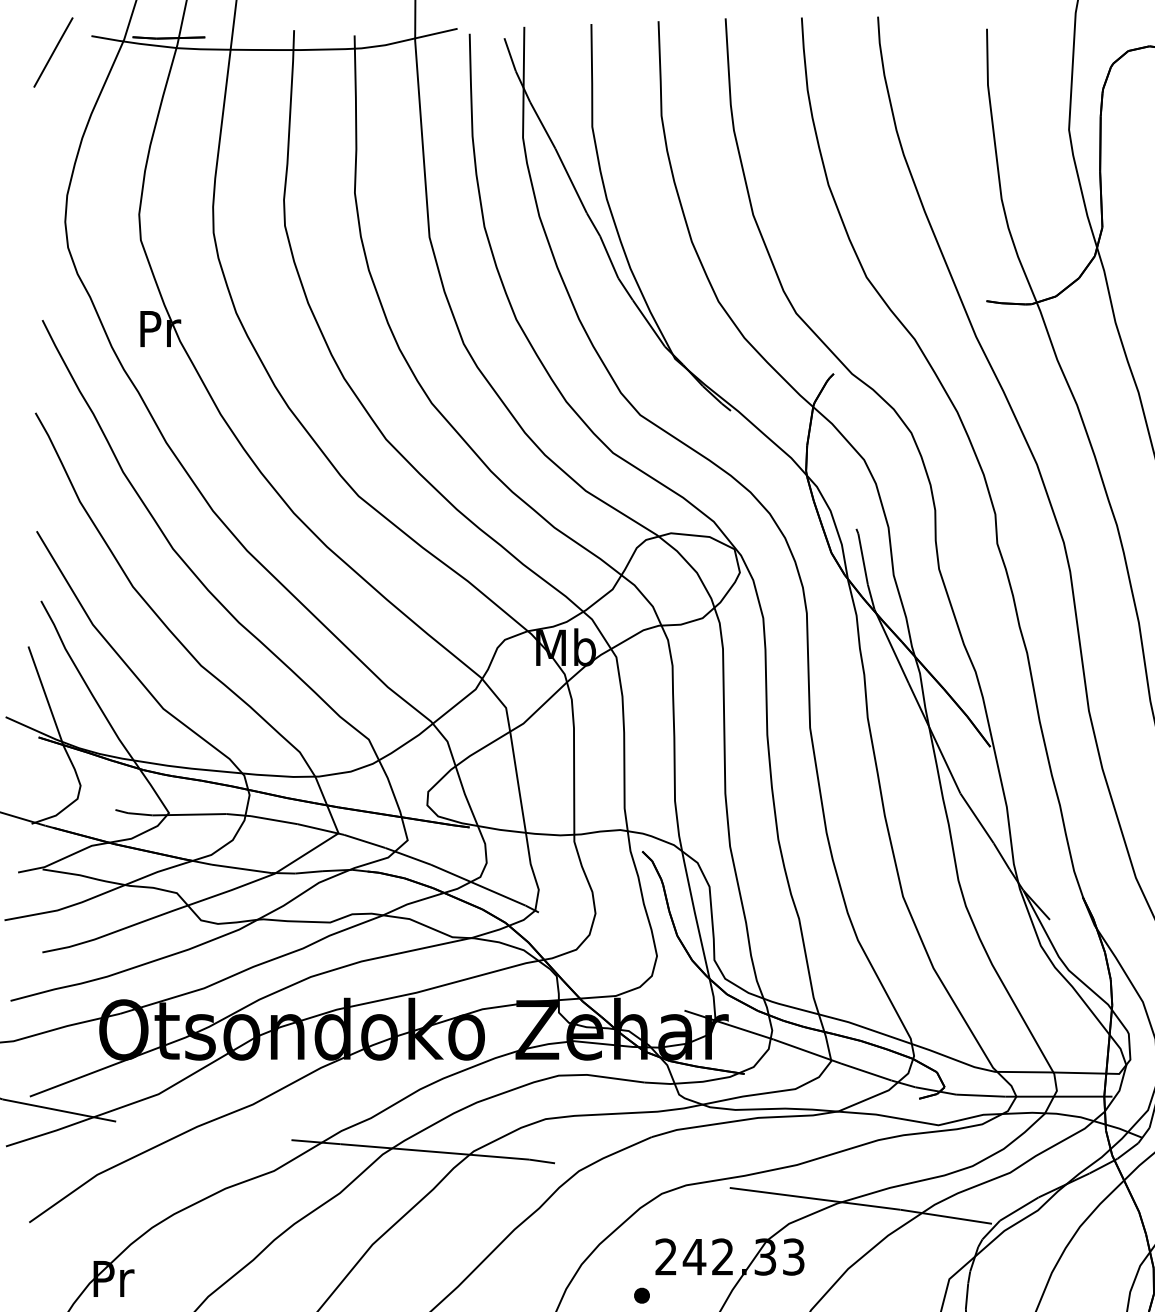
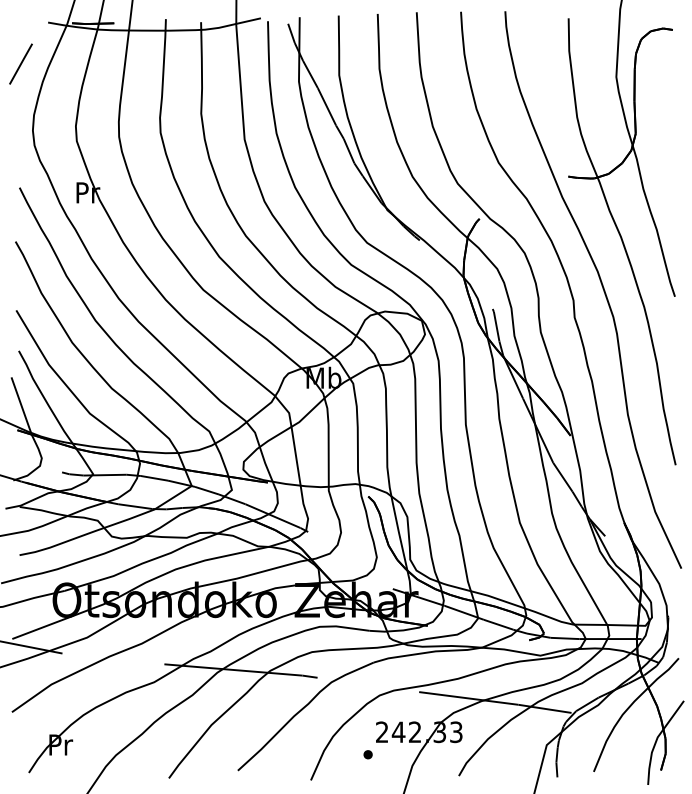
line: (52, 51) -> (20, 63), moved

